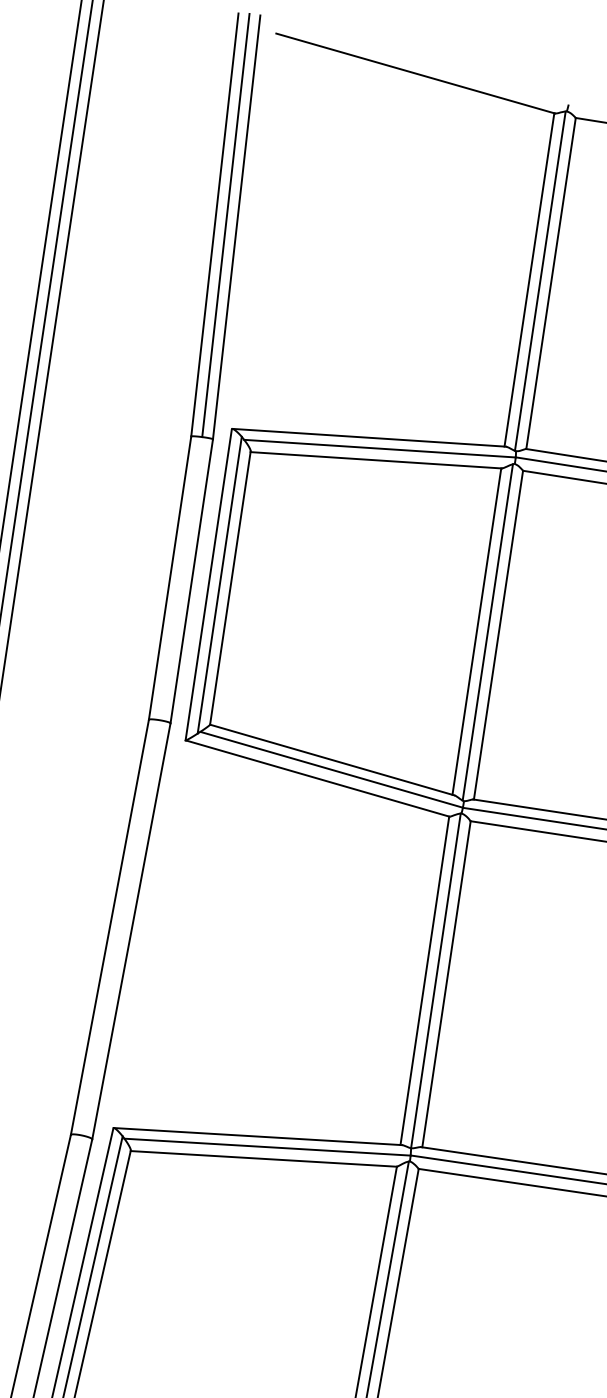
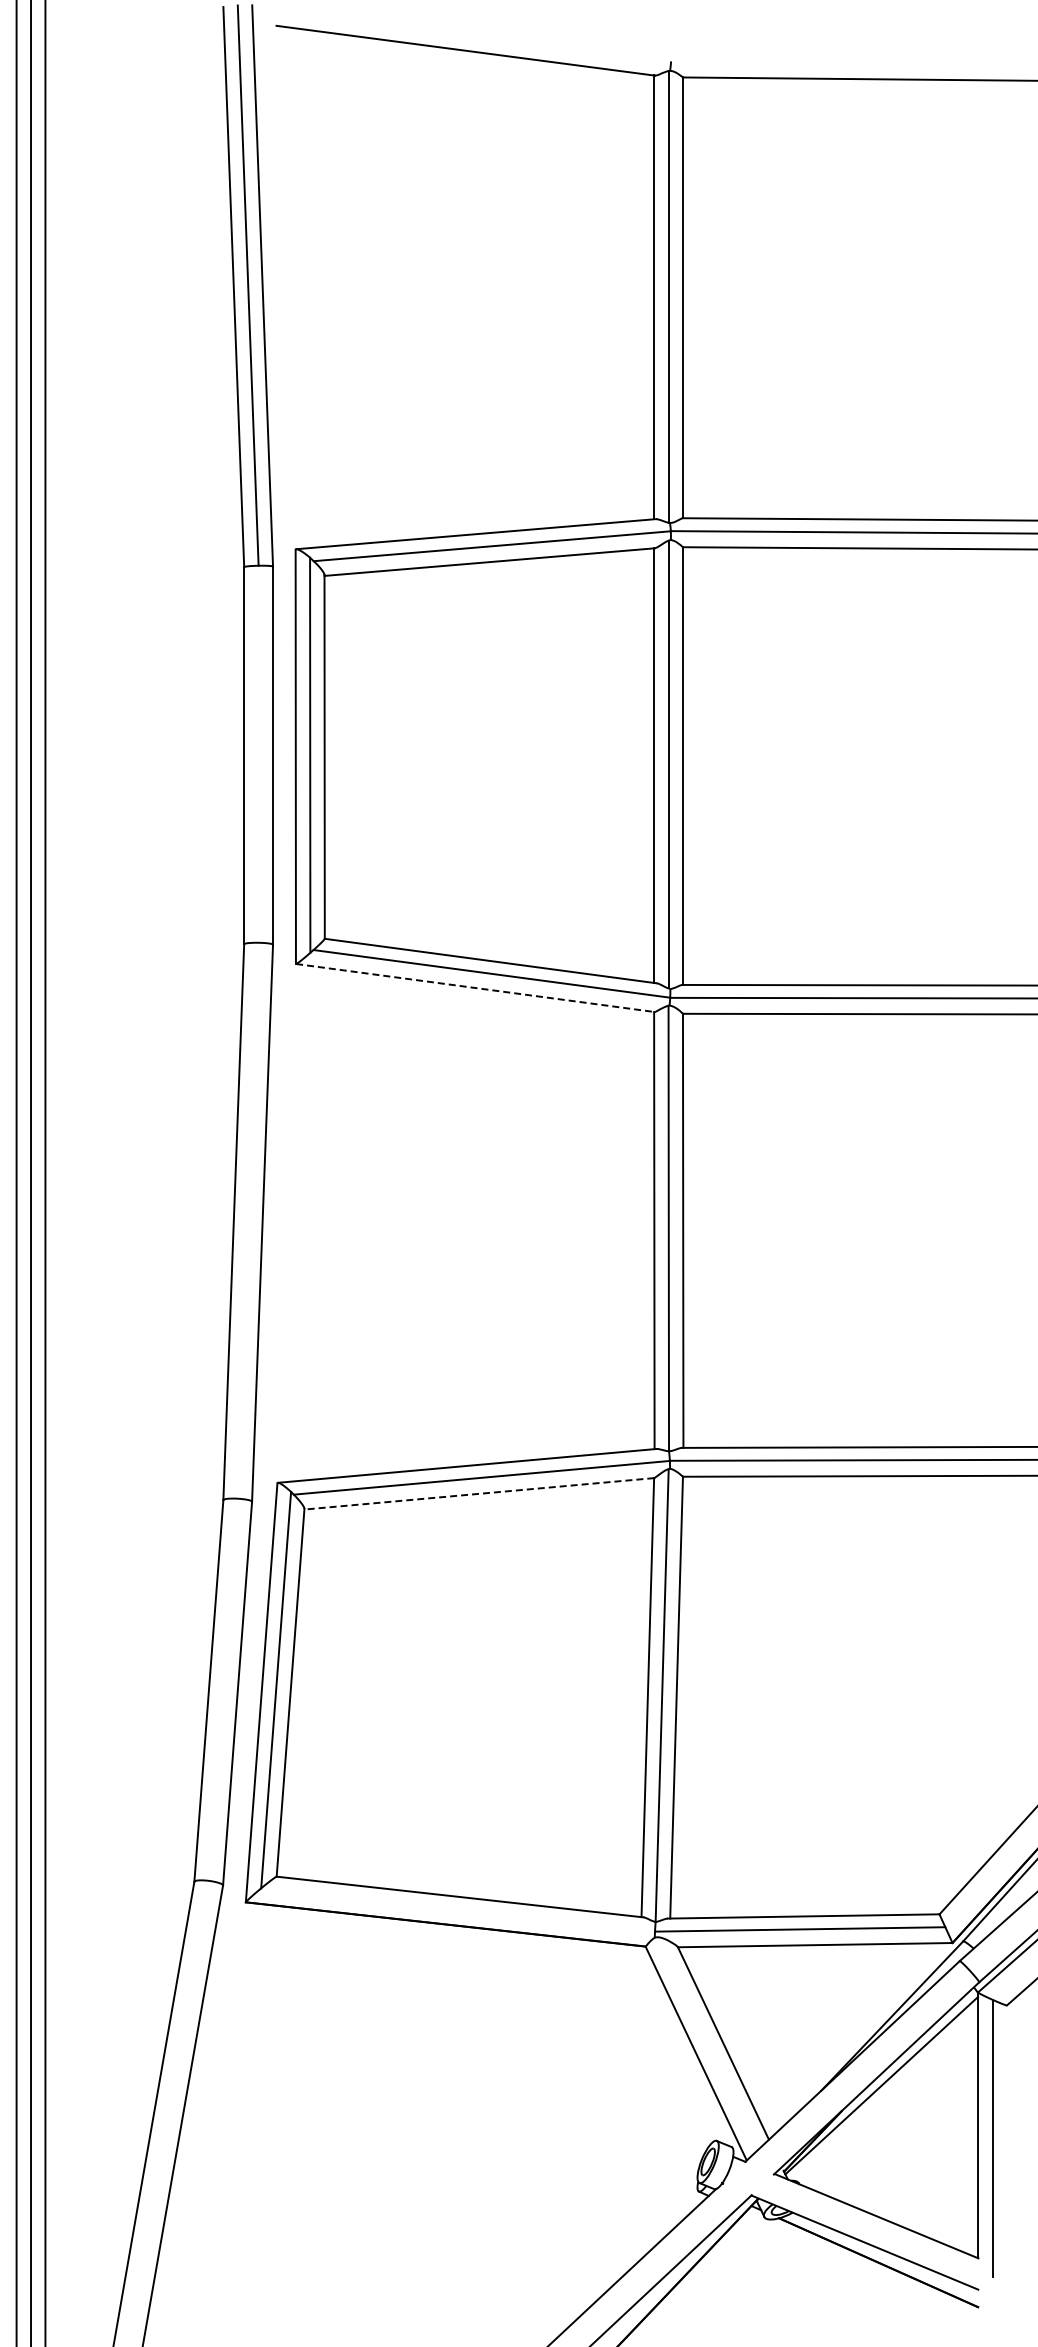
line: (317, 778) -> (475, 988), solid -> dashed
line: (264, 1158) -> (479, 1493), solid -> dashed

